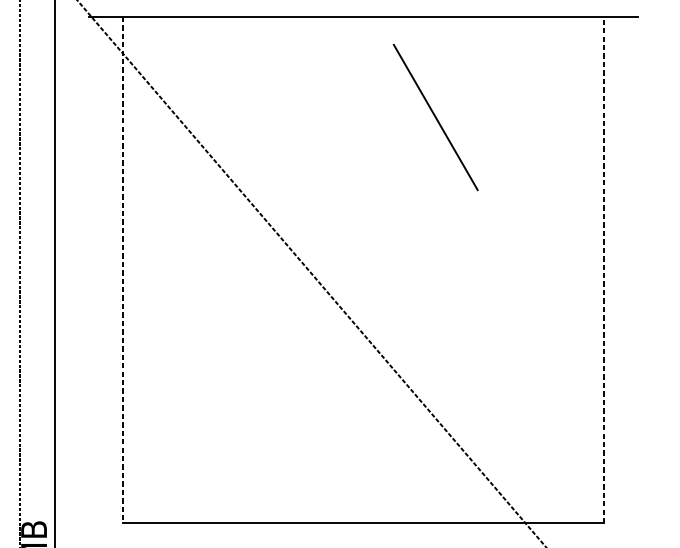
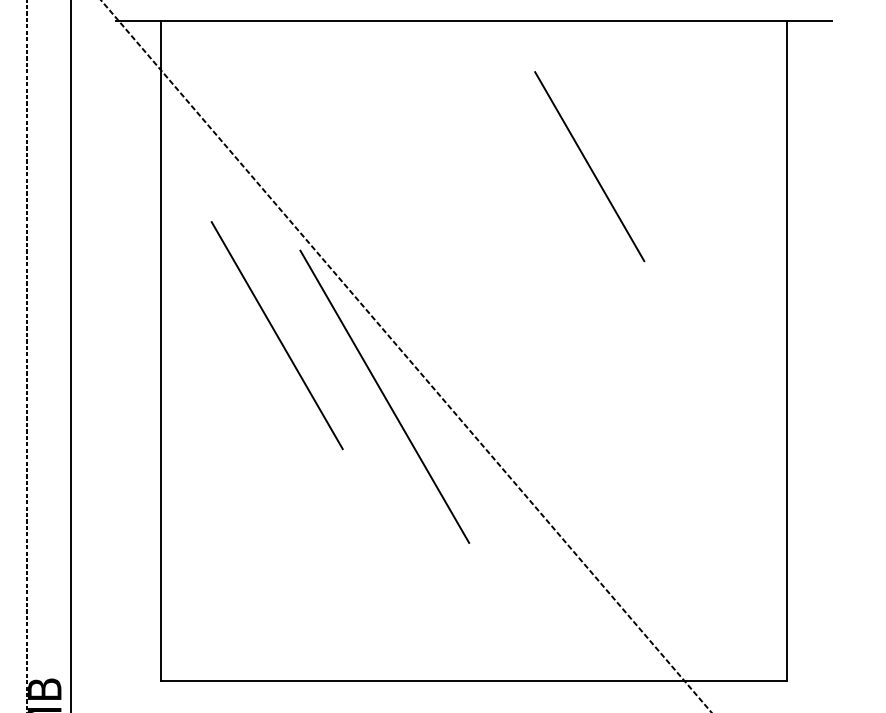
line: (435, 117) -> (589, 166), moved
line: (212, 257) -> (276, 335), added
line: (123, 270) -> (160, 351), dashed -> solid
line: (603, 270) -> (786, 351), dashed -> solid
line: (295, 304) -> (384, 396), added

